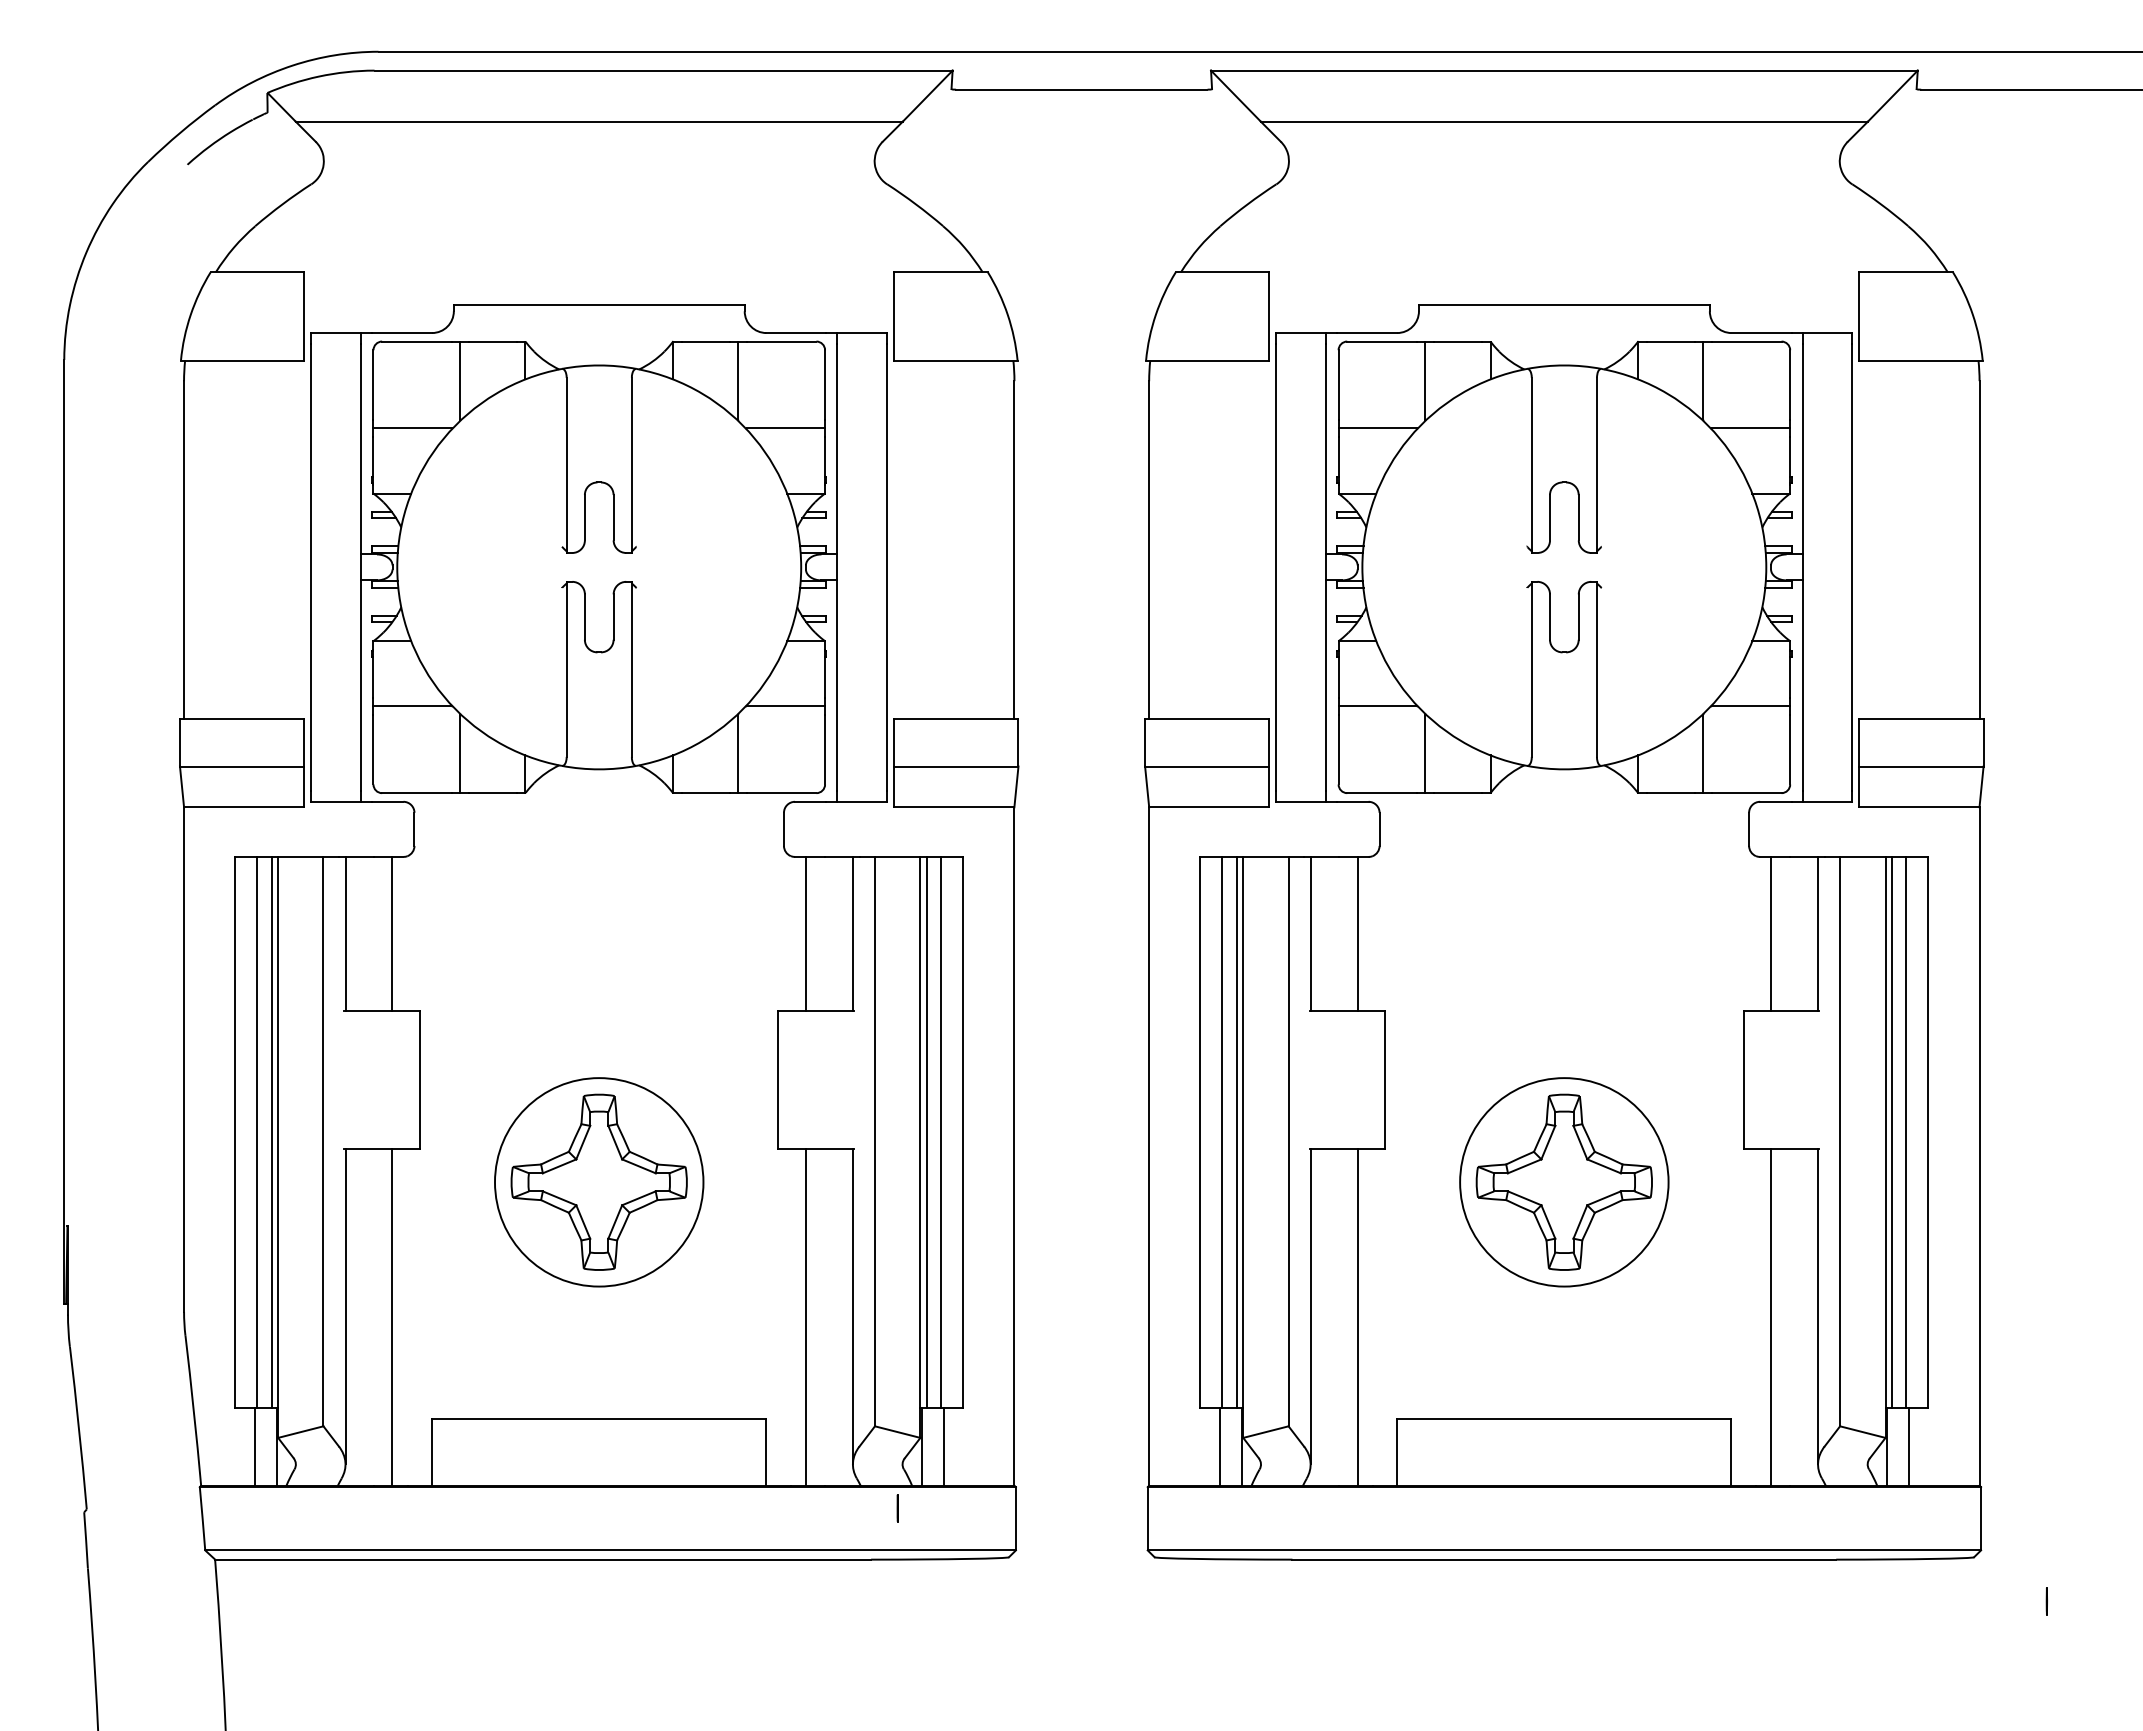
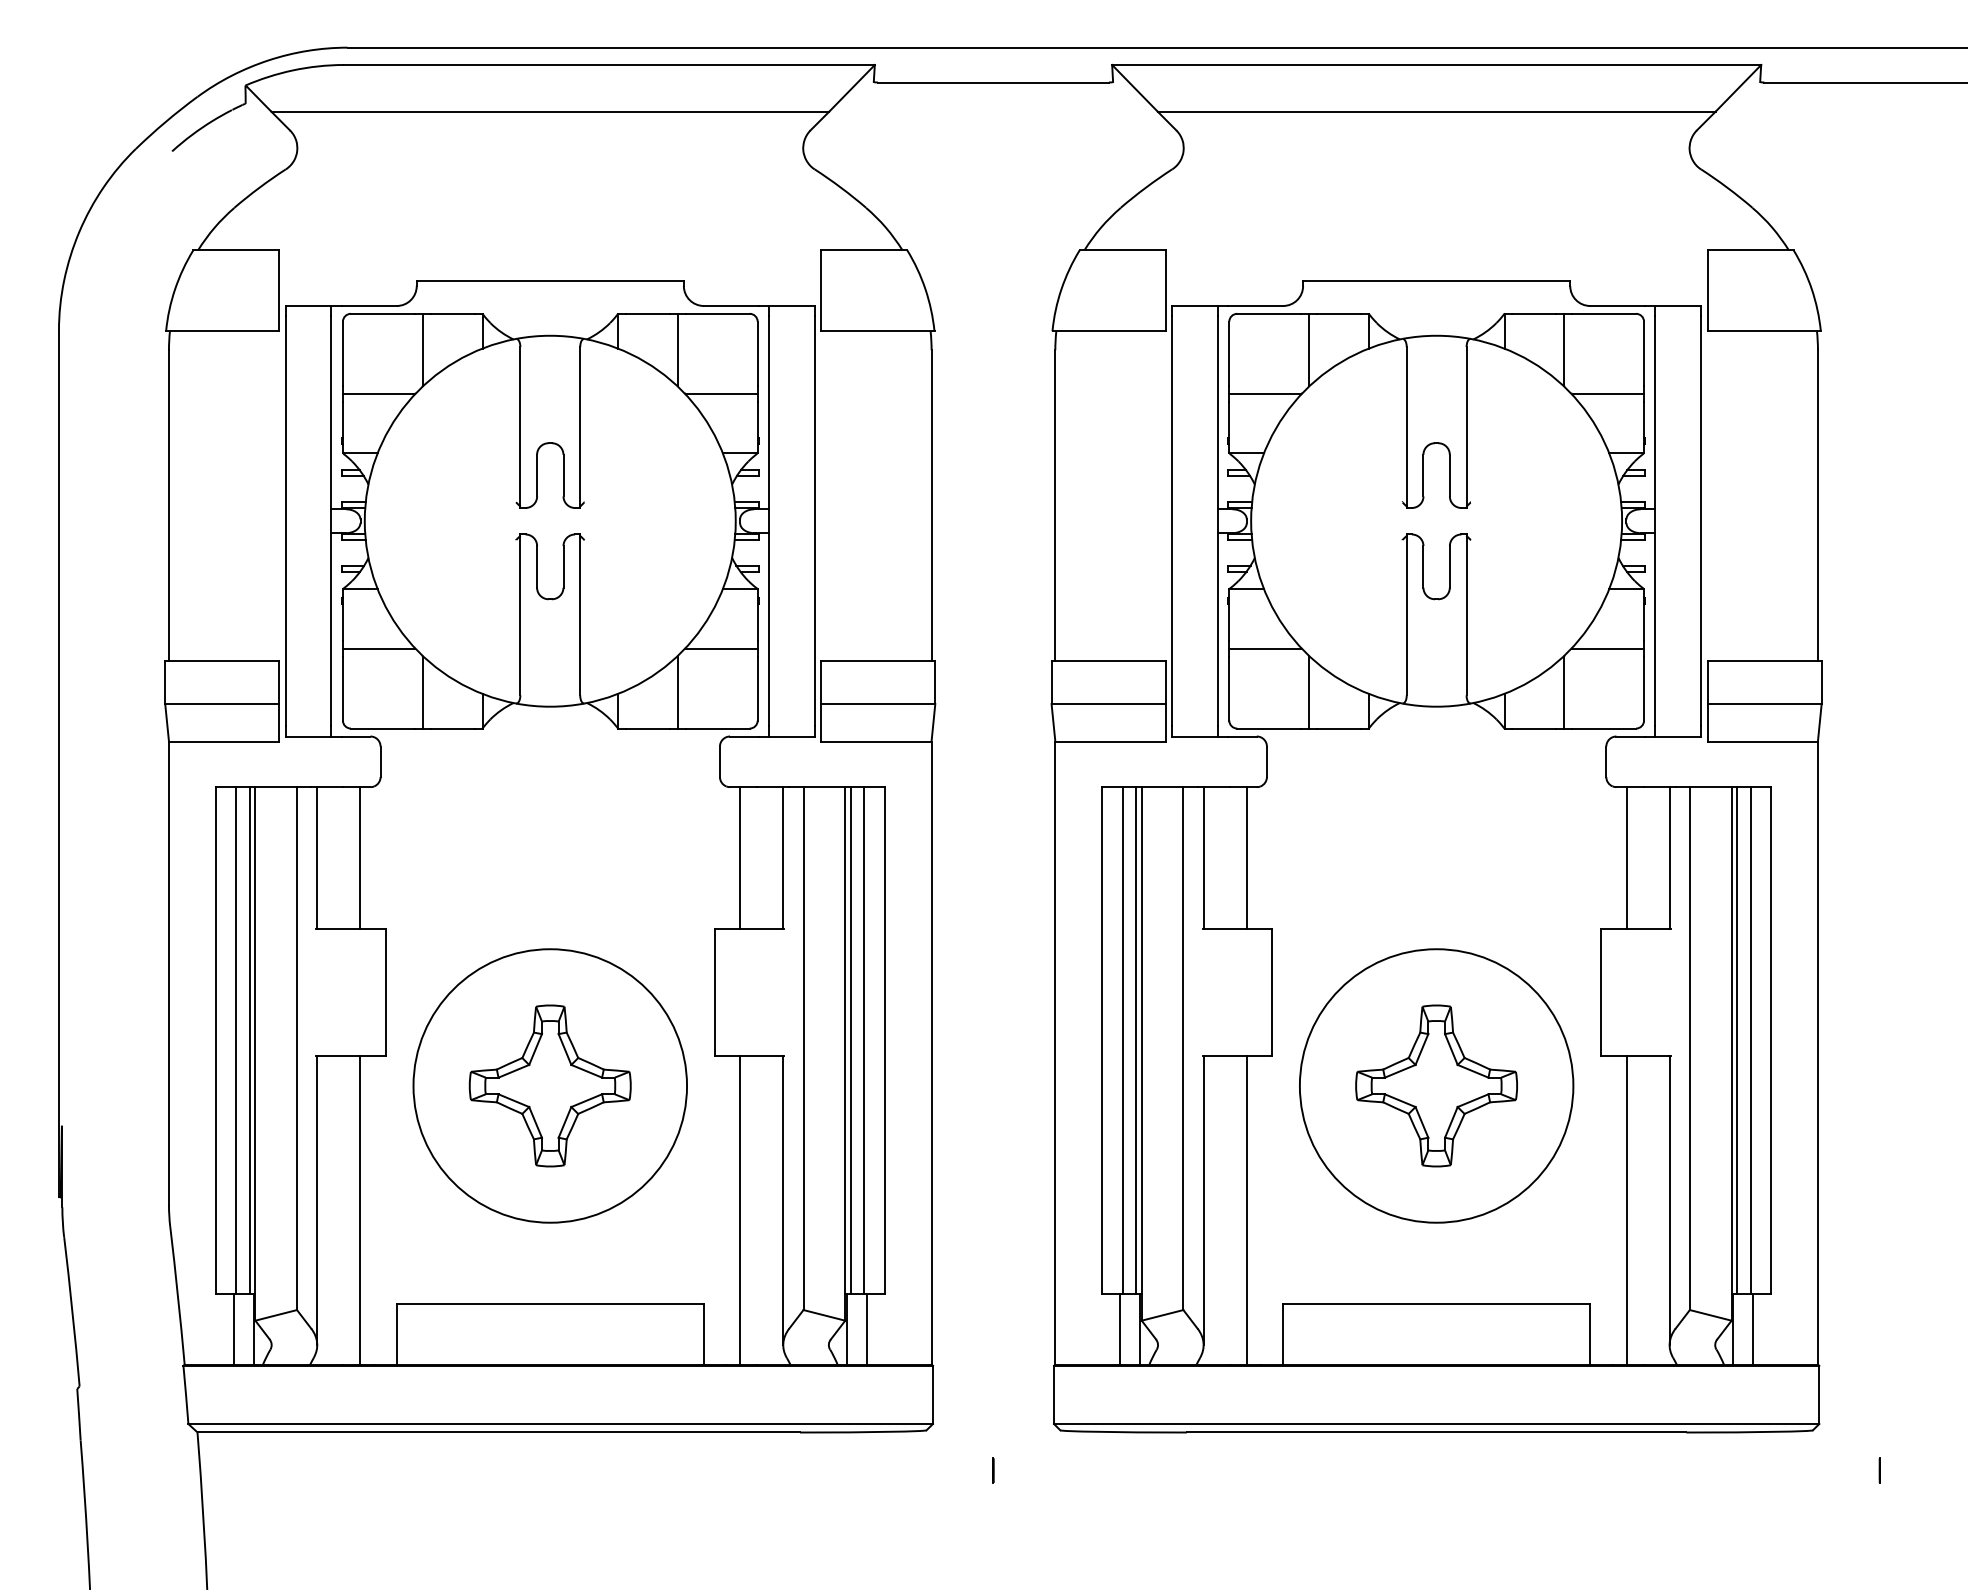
circle: (599, 1182) -> (550, 1086), size x1.43
circle: (1564, 1182) -> (1436, 1086), size x1.43
line: (897, 1508) -> (993, 1470), moved

